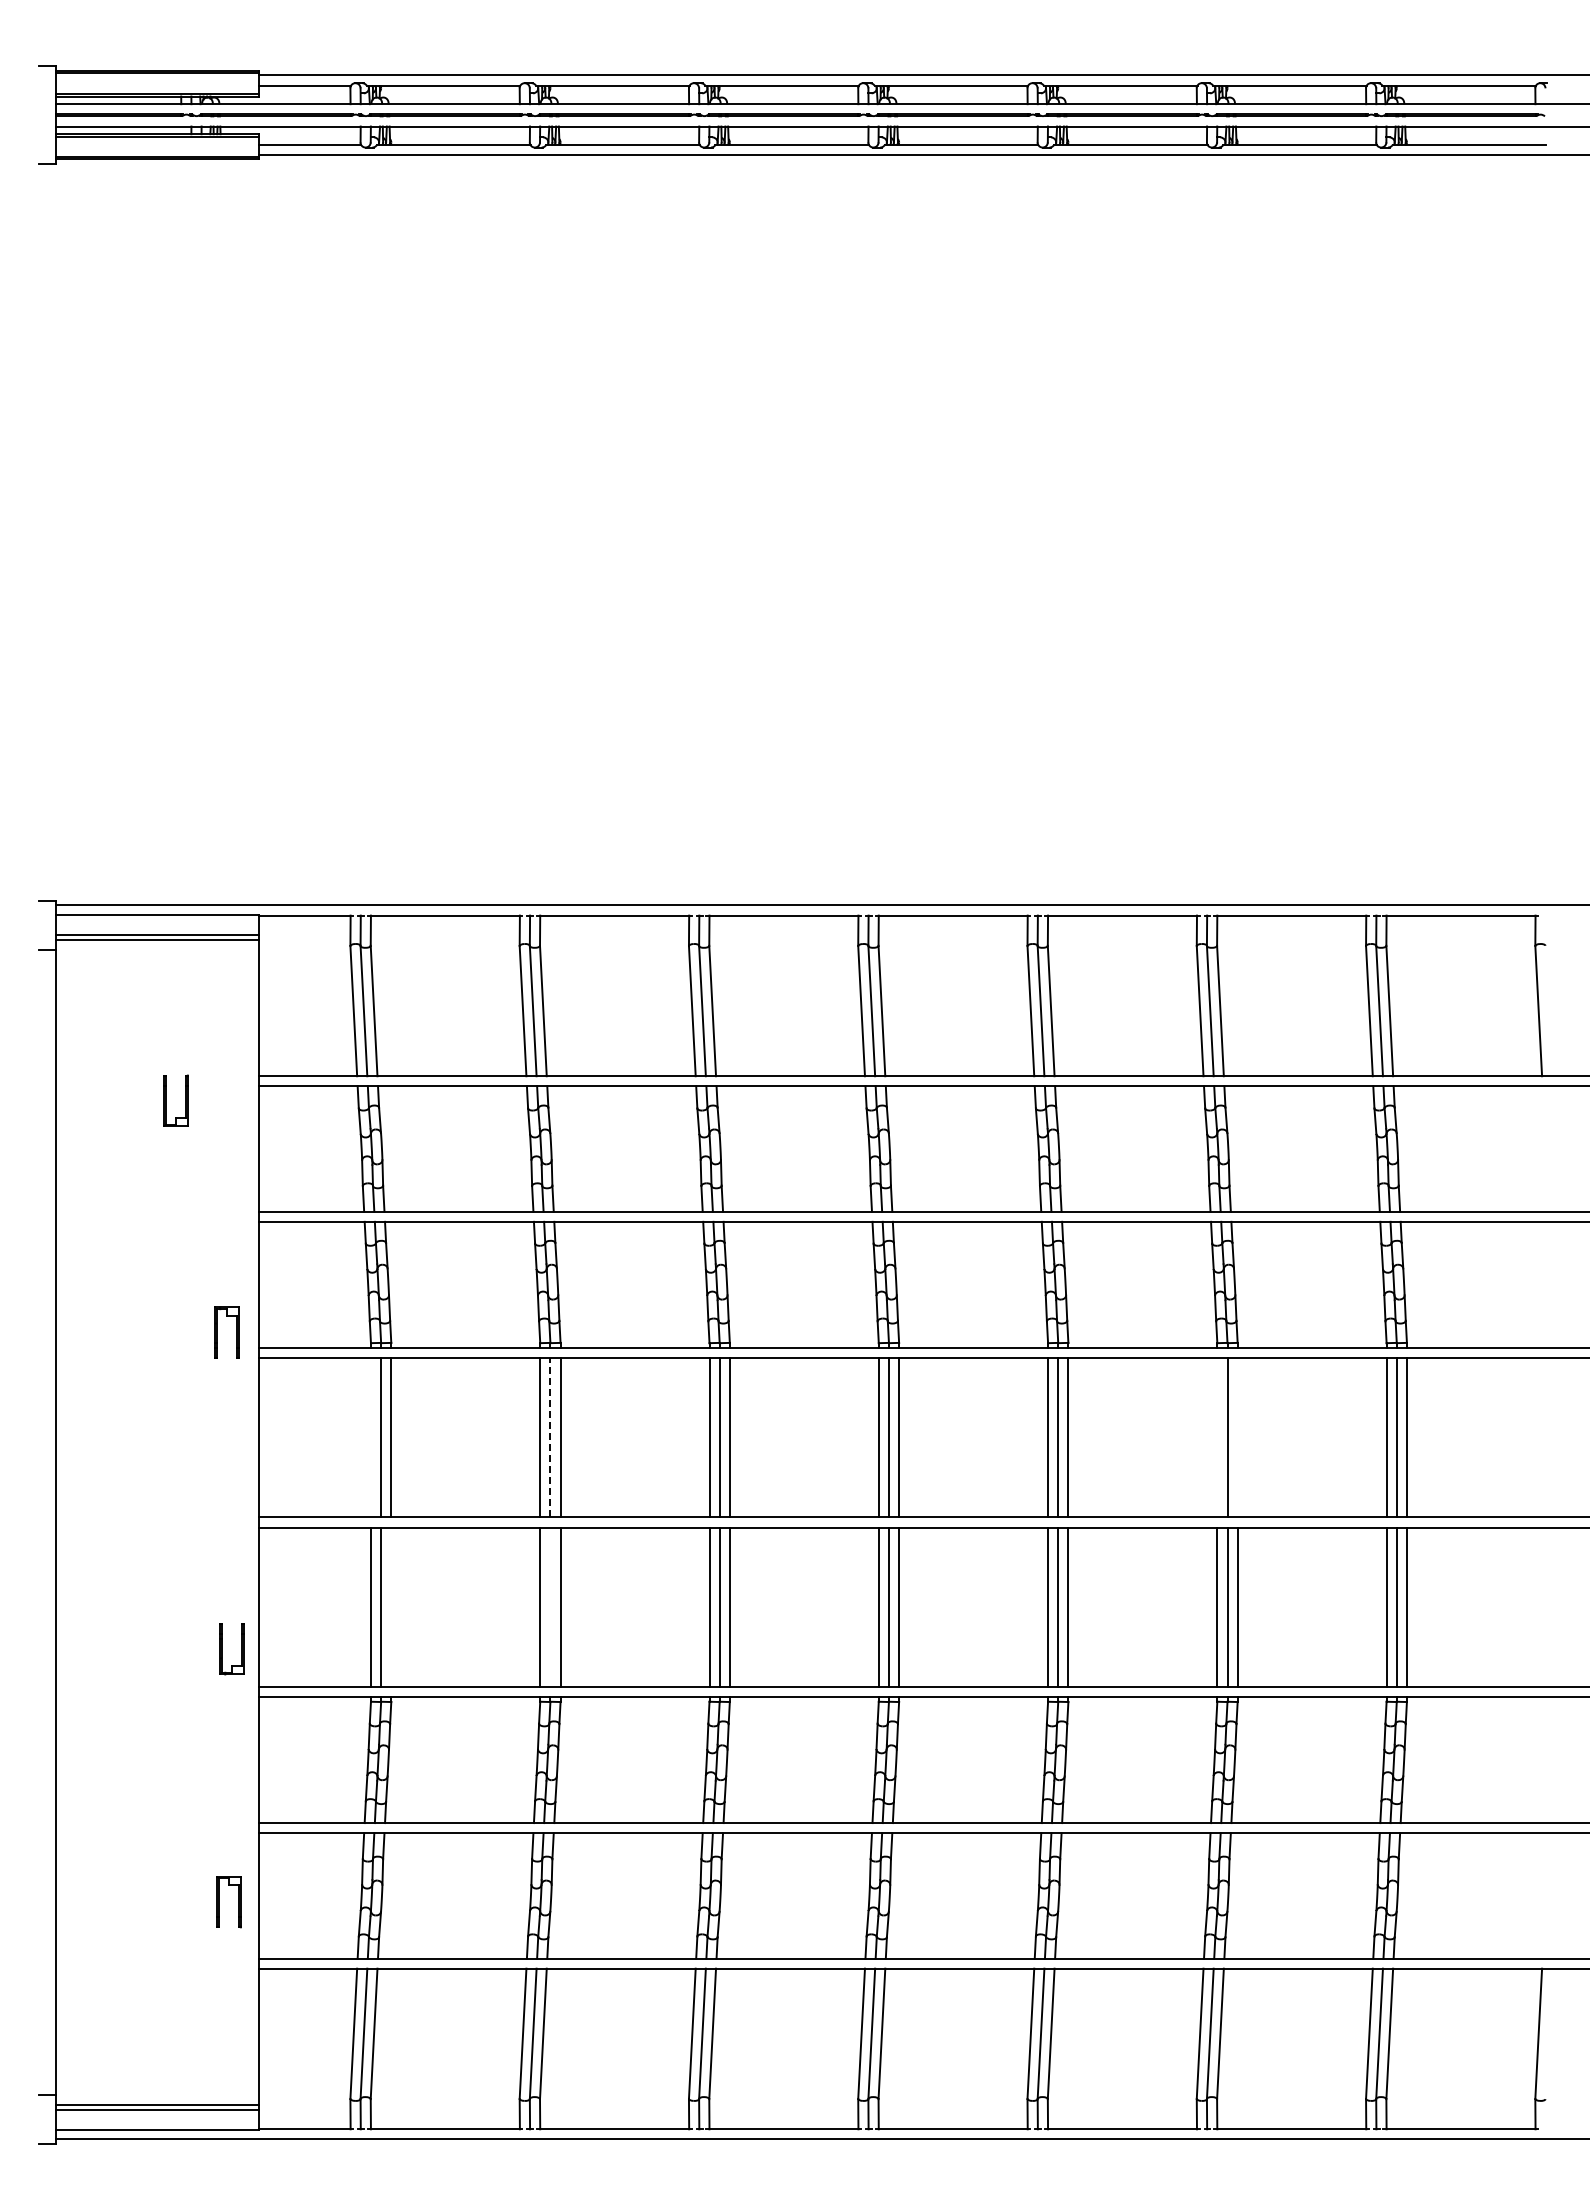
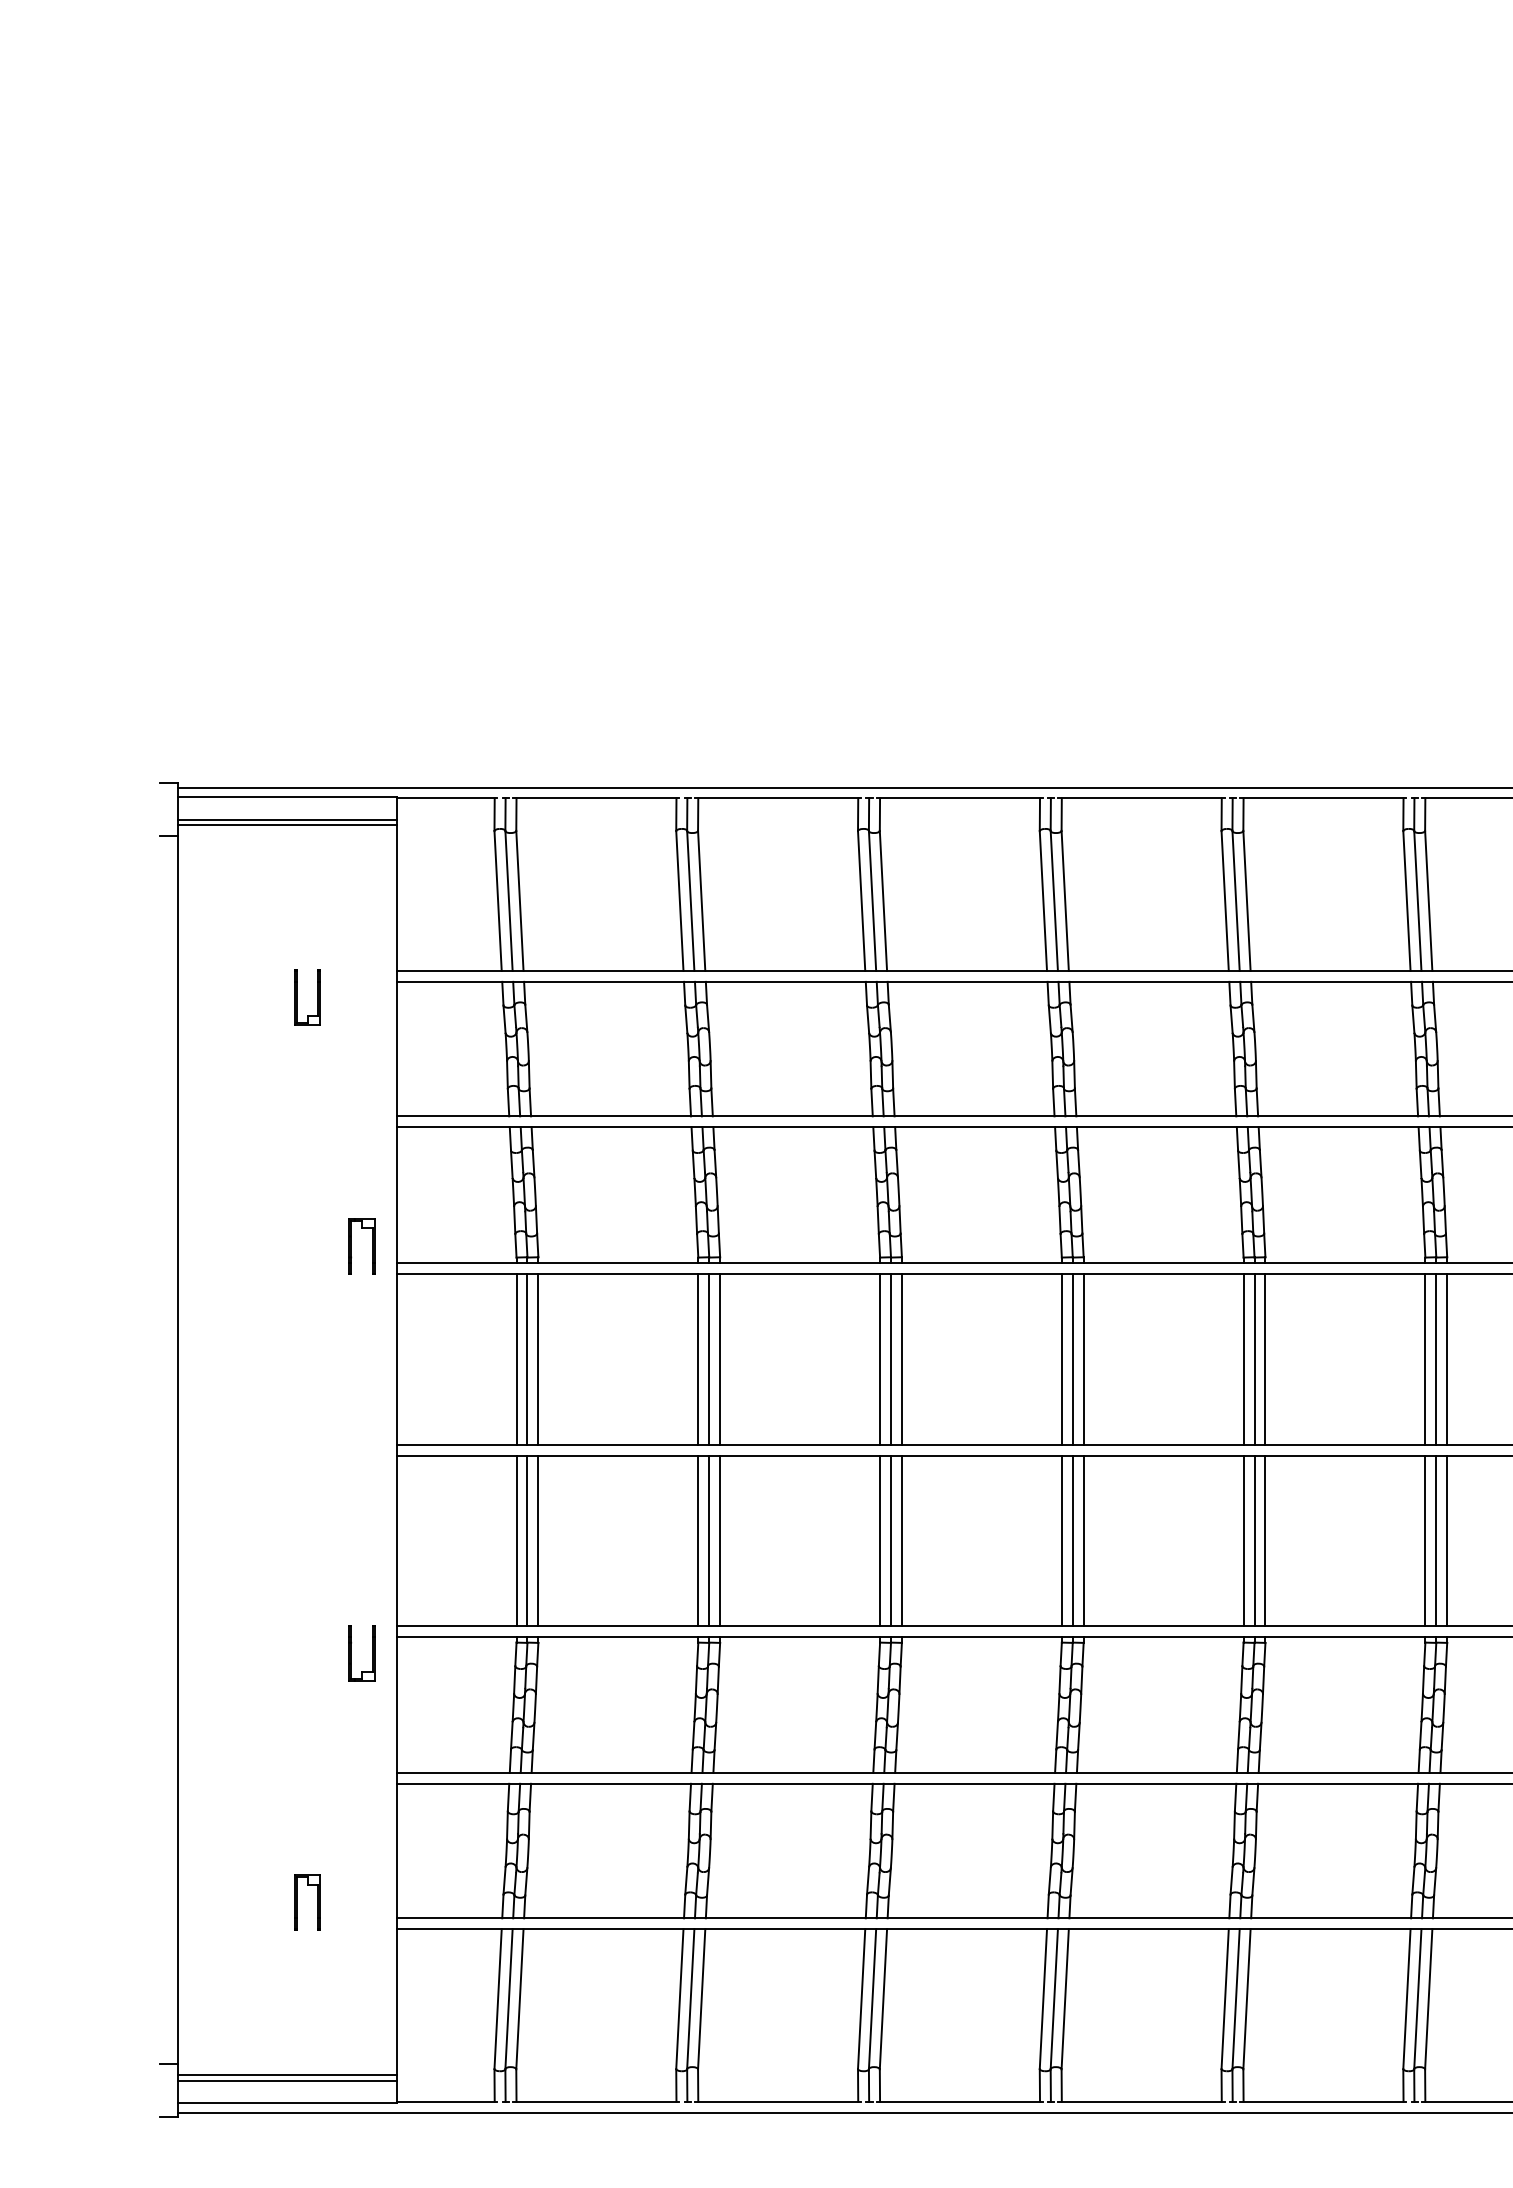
line: (370, 1437) -> (516, 1358), added
line: (550, 1437) -> (709, 1358), dashed -> solid
line: (1217, 1437) -> (1425, 1358), added
line: (1237, 1437) -> (1447, 1358), added
line: (391, 1606) -> (538, 1540), added
line: (550, 1606) -> (709, 1540), added
part: (222, 1649) -> (351, 1654), moved
part: (219, 1902) -> (296, 1903), moved

